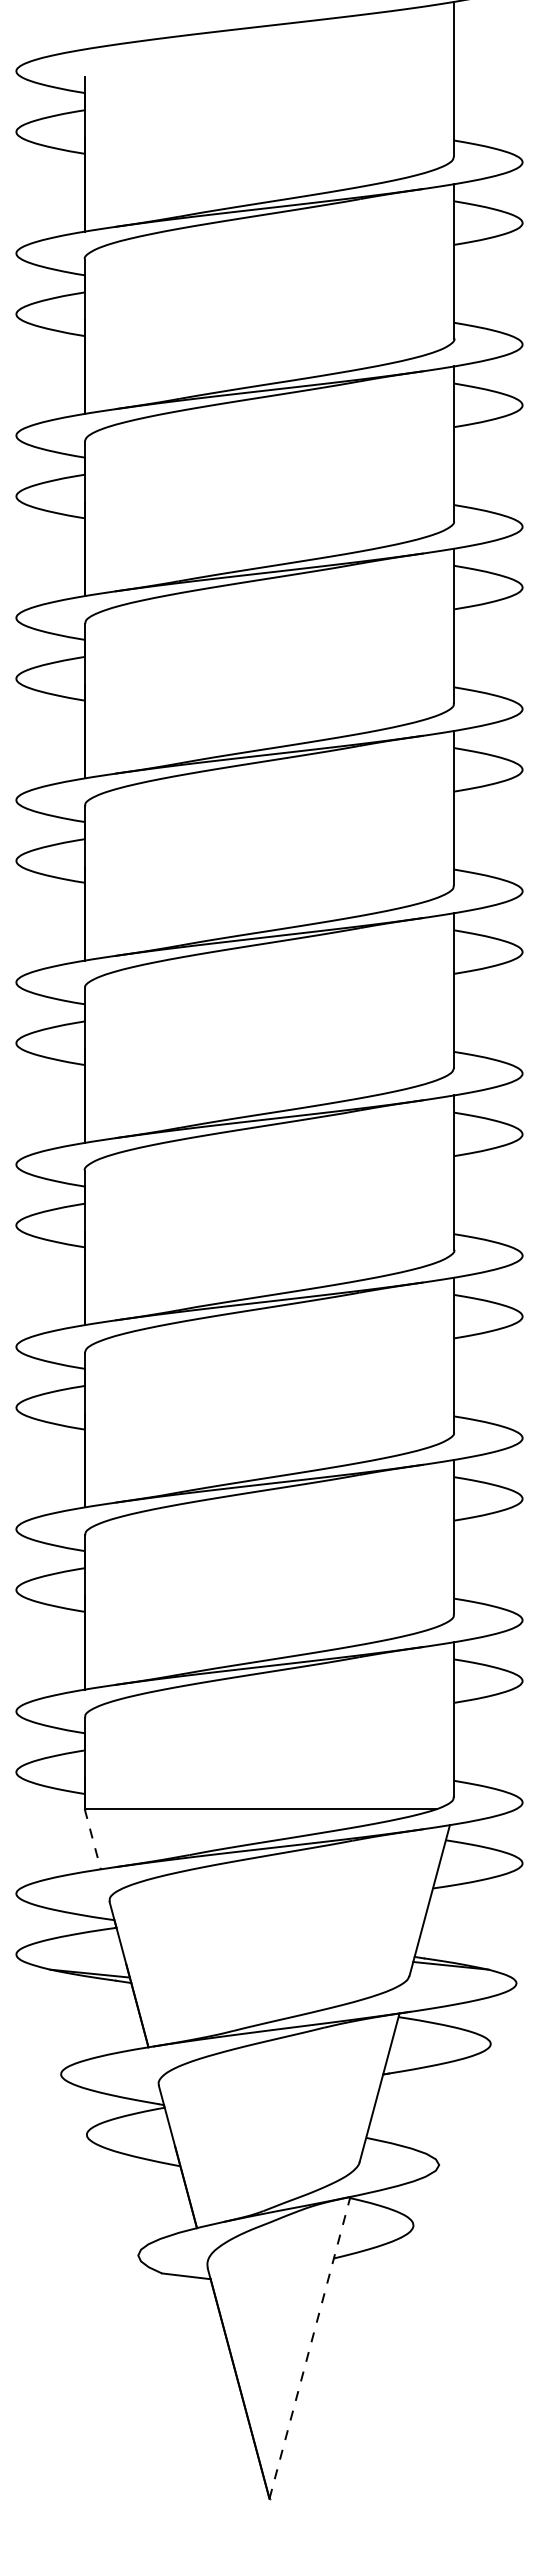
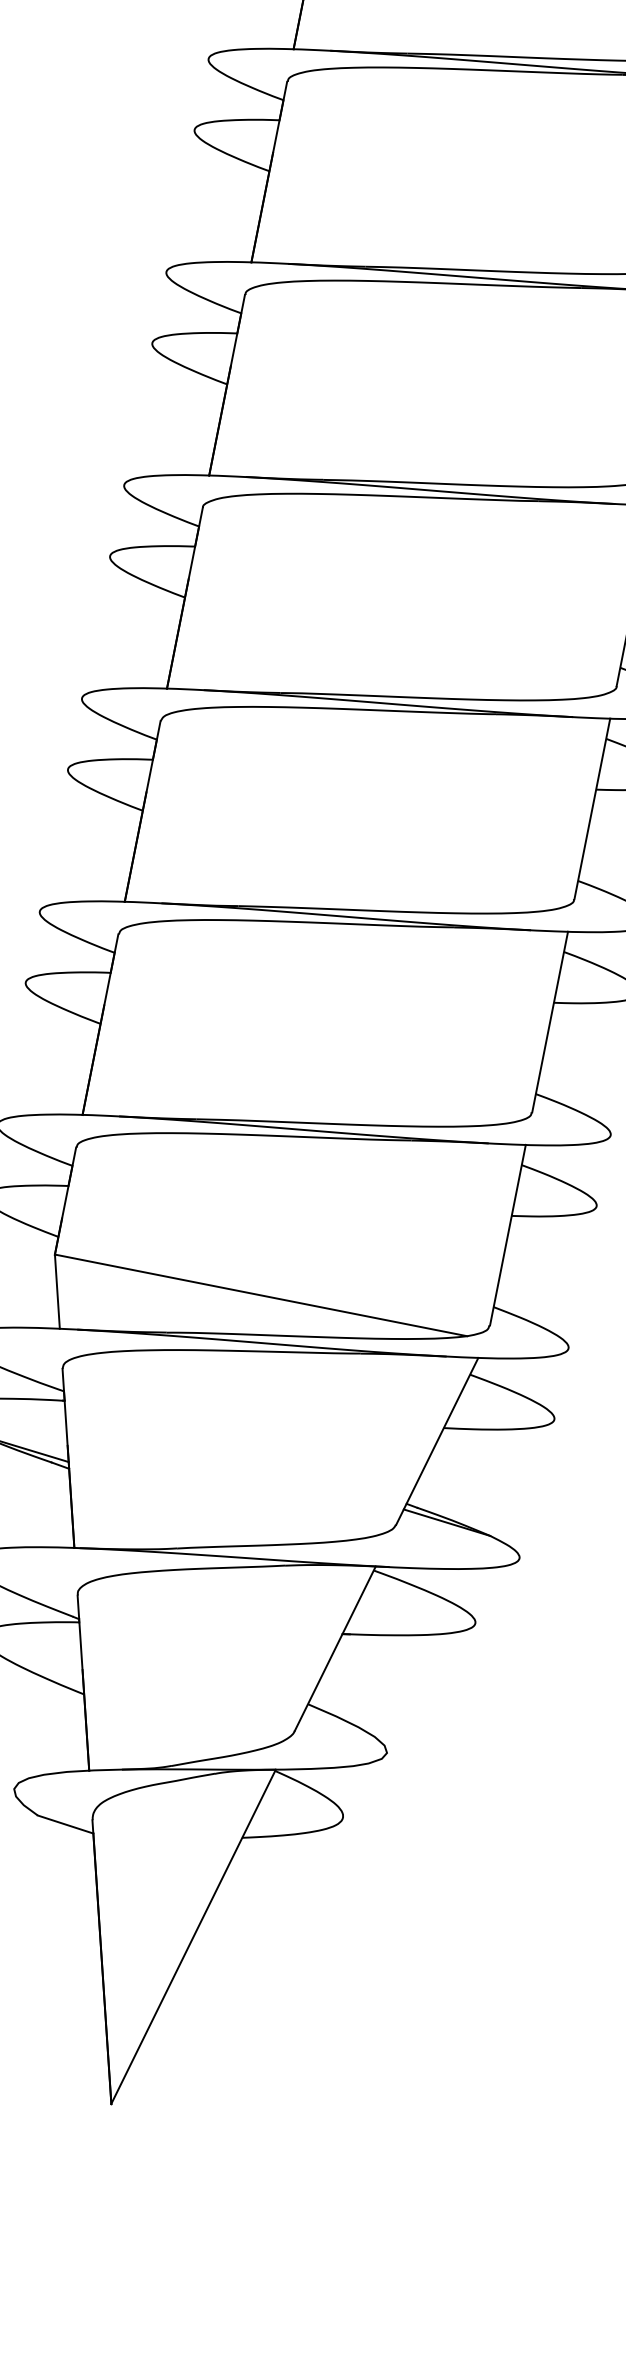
line: (92, 1839) -> (57, 1291), dashed -> solid
line: (310, 2347) -> (194, 1936), dashed -> solid

